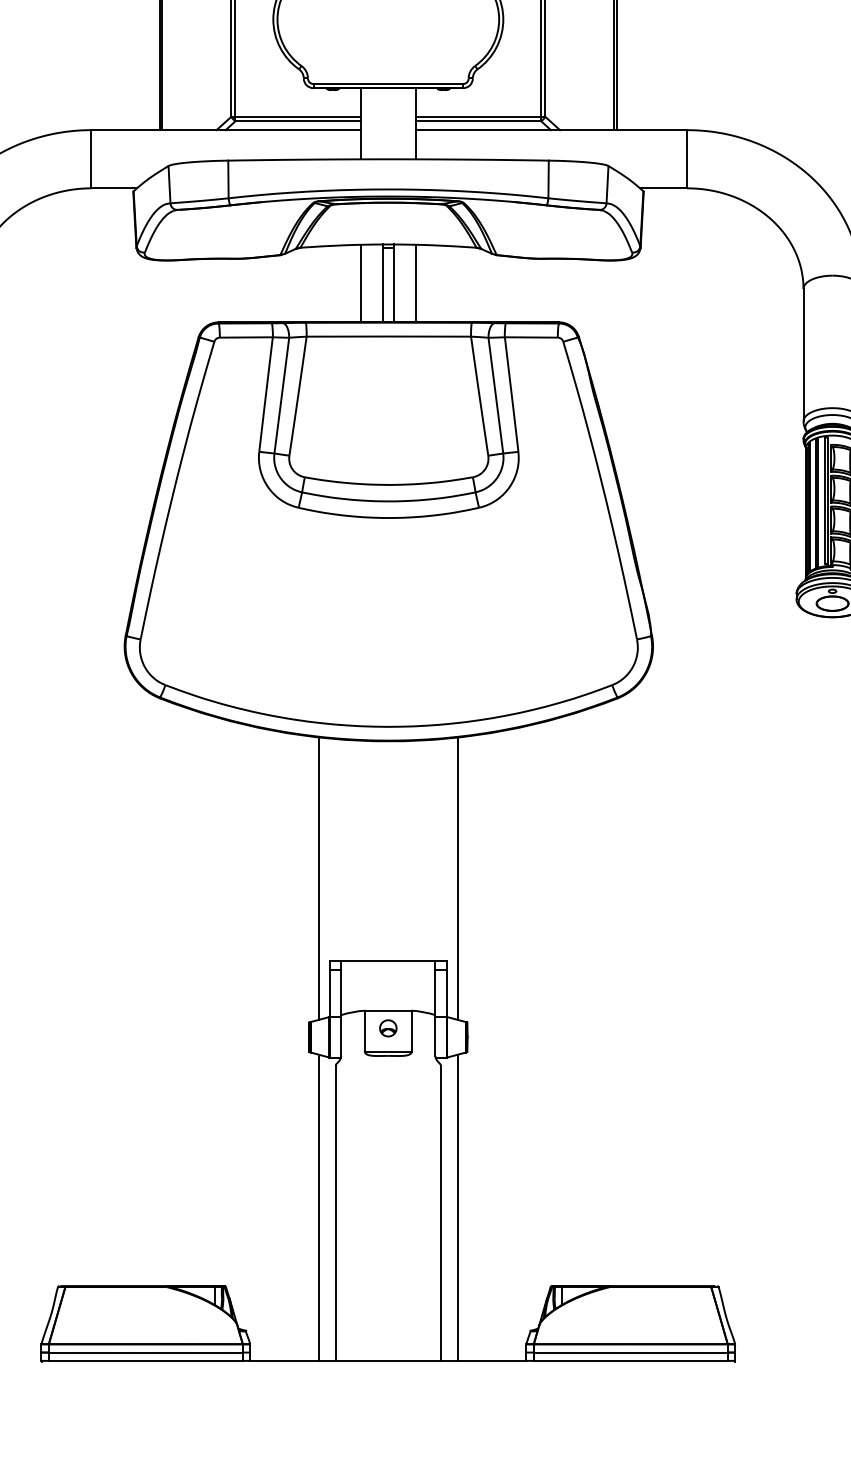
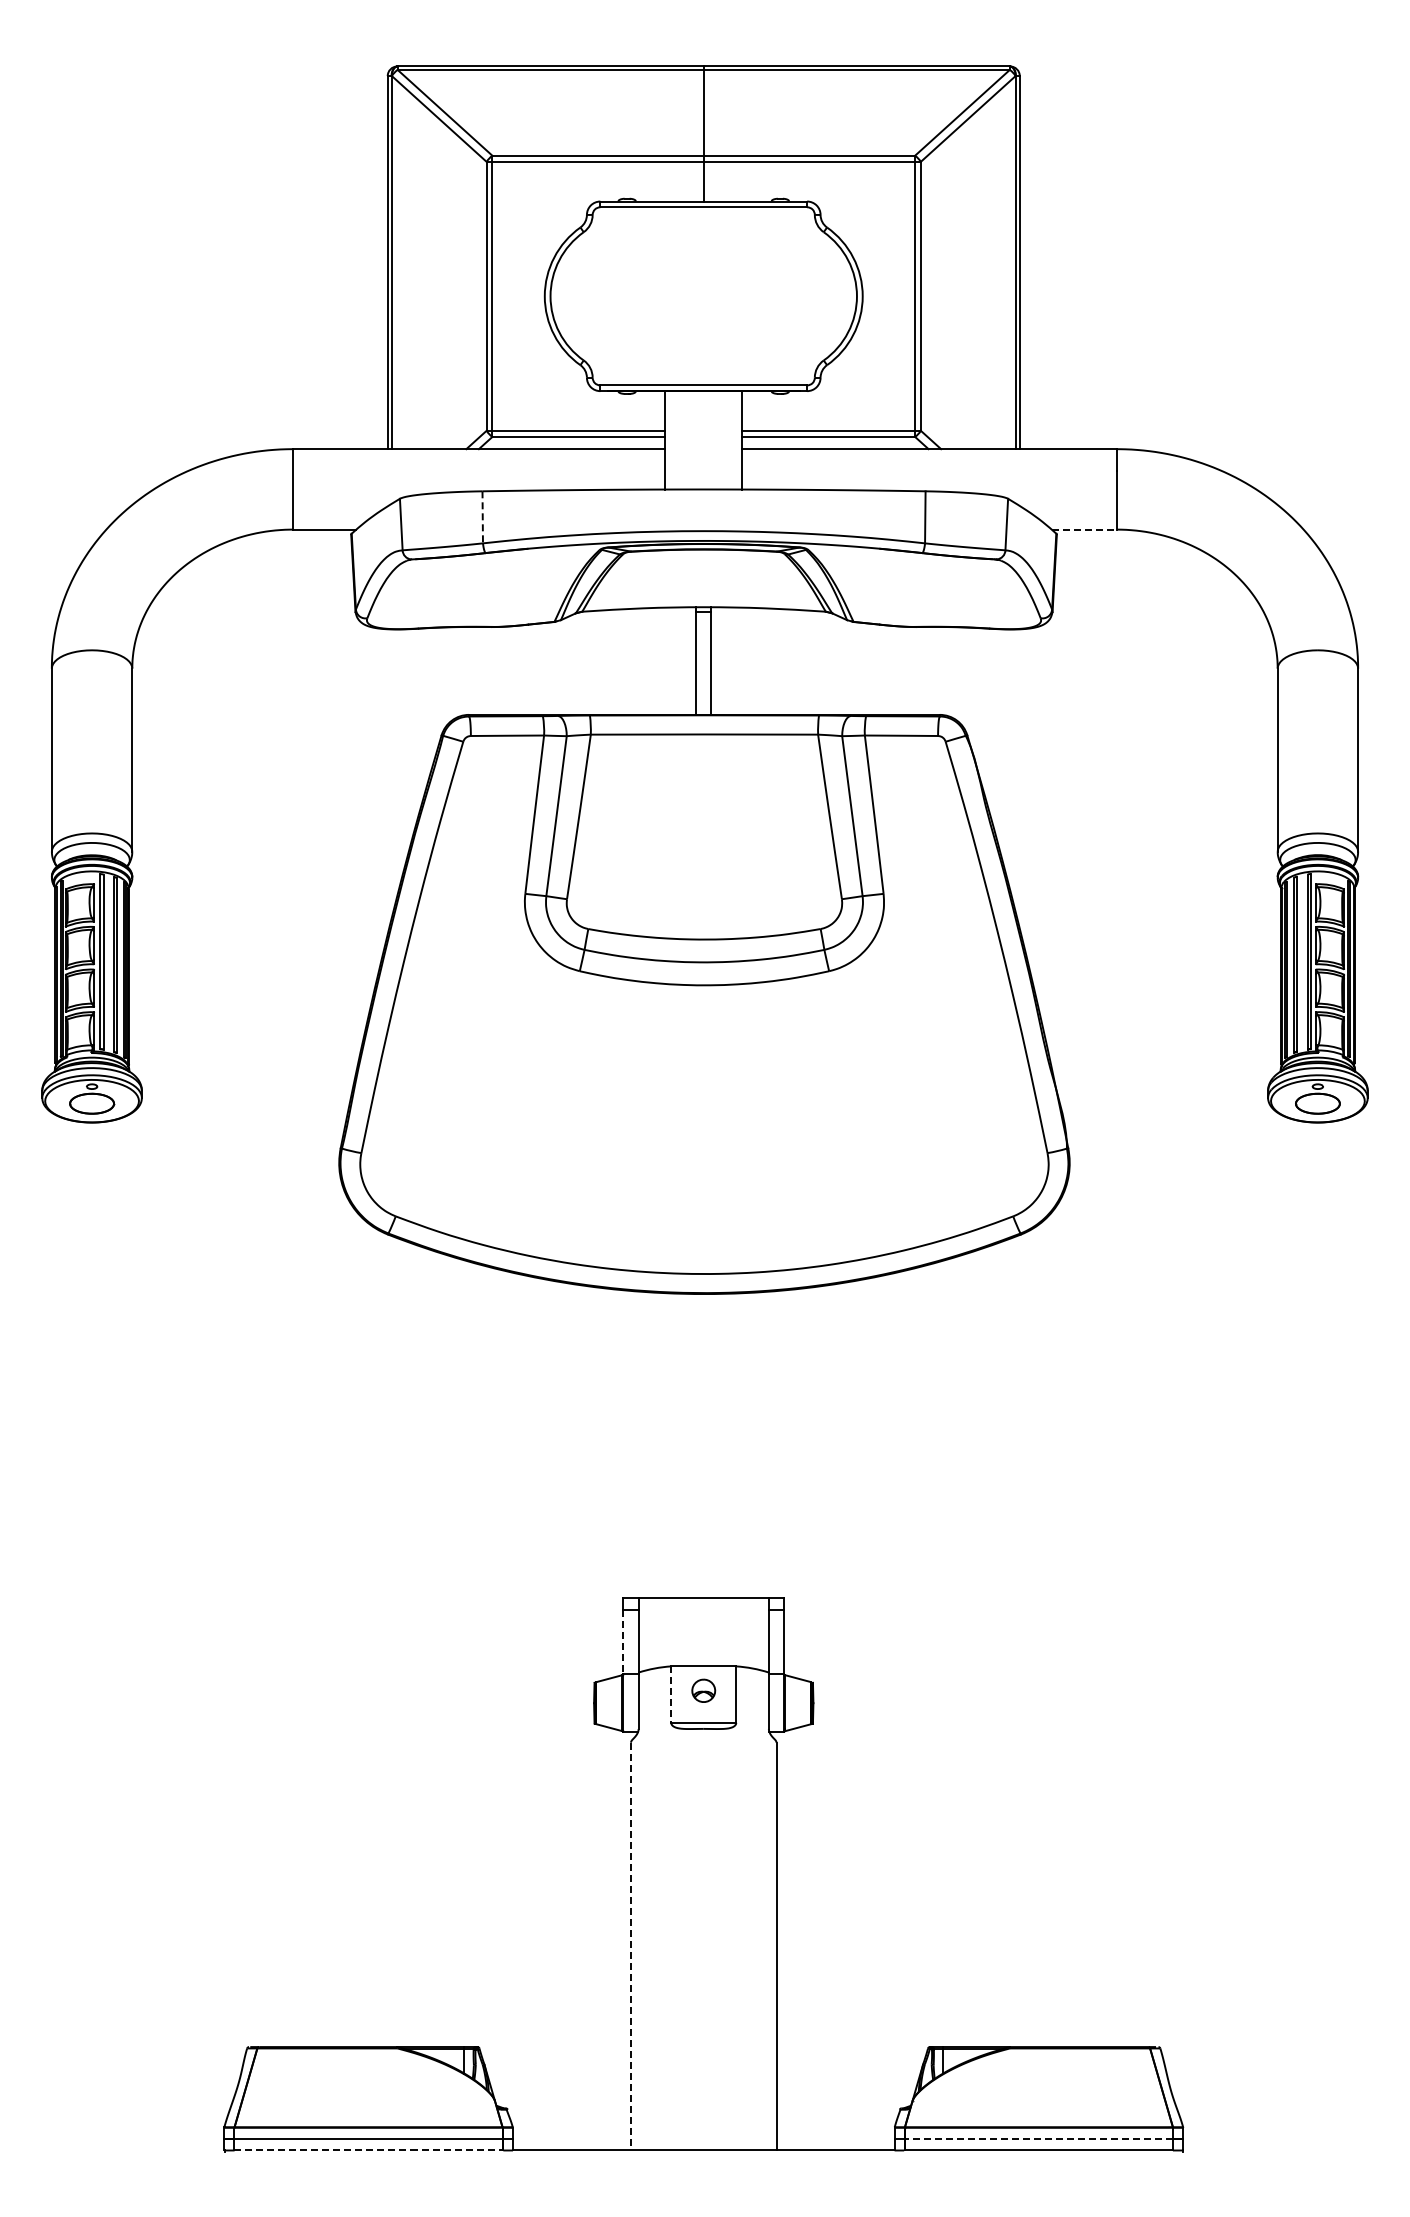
line: (228, 179) -> (482, 517), solid -> dashed
line: (663, 188) -> (1084, 529), solid -> dashed
line: (360, 283) -> (665, 660), removed
line: (416, 283) -> (742, 660), removed
line: (319, 878) -> (608, 1483), removed
line: (457, 878) -> (799, 1483), removed
line: (330, 993) -> (623, 1642), solid -> dashed
line: (364, 1031) -> (671, 1695), solid -> dashed
line: (319, 1207) -> (608, 1938), removed
line: (457, 1207) -> (799, 1938), removed
line: (335, 1213) -> (630, 1946), solid -> dashed
line: (630, 1352) -> (1038, 2138), solid -> dashed
line: (146, 1360) -> (369, 2150), solid -> dashed

